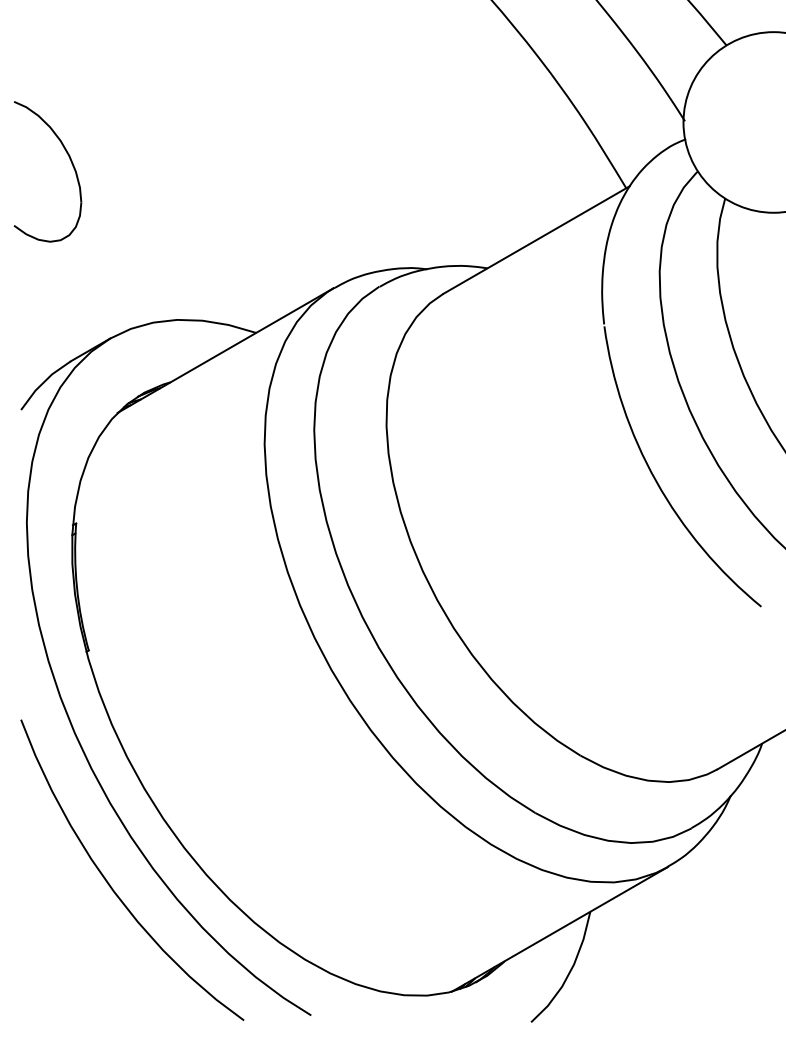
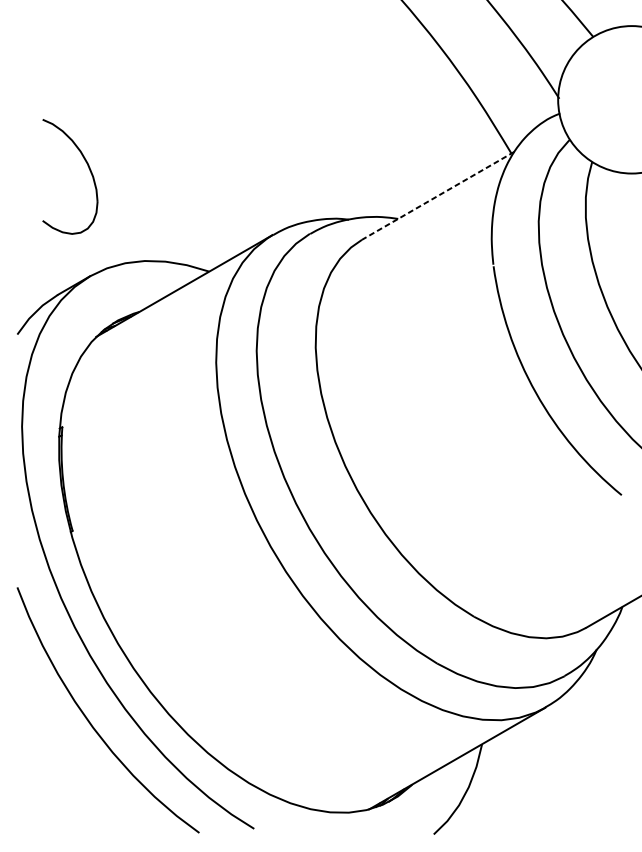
part: (71, 164) -> (89, 170), moved
line: (536, 240) -> (438, 196), solid -> dashed

